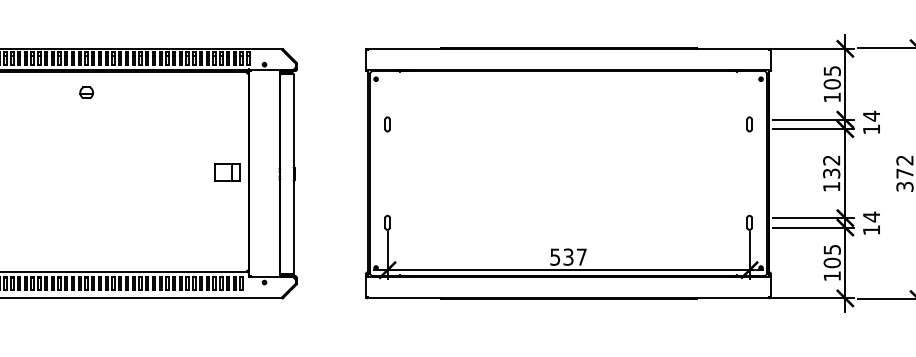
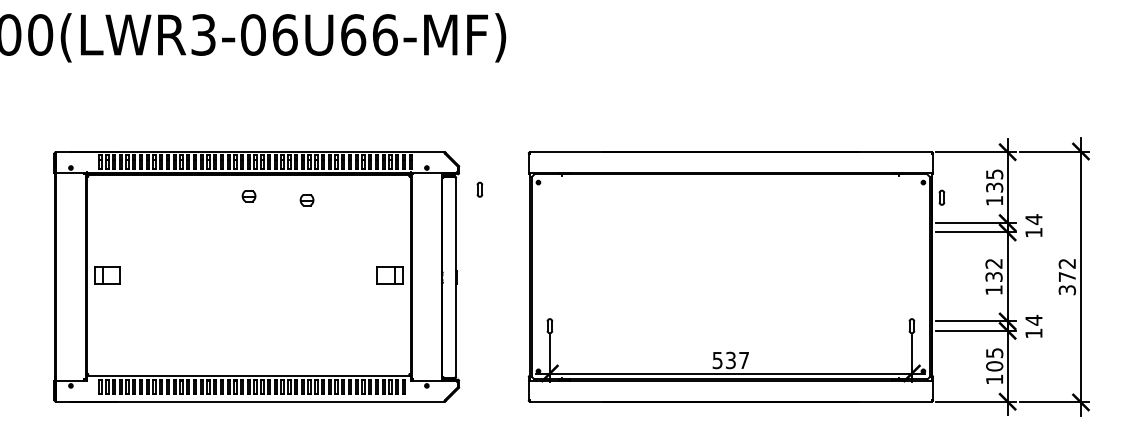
text: (832, 84) -> (994, 187), 105 -> 135
part: (144, 97) -> (306, 200), added
part: (387, 124) -> (479, 189), moved
part: (749, 124) -> (941, 197), moved

